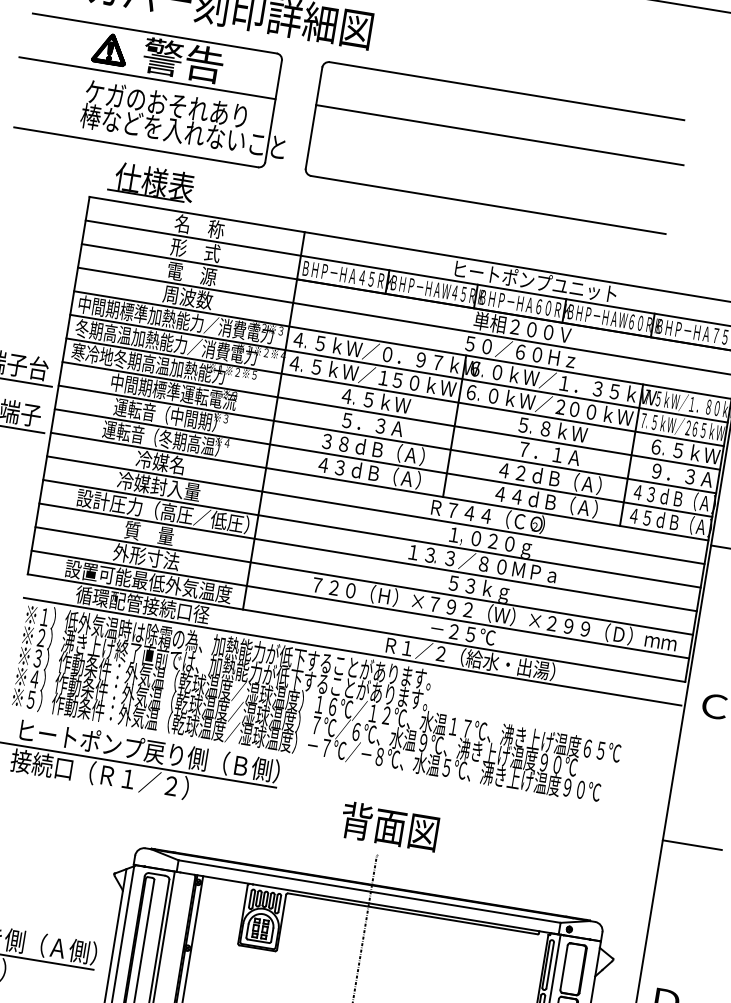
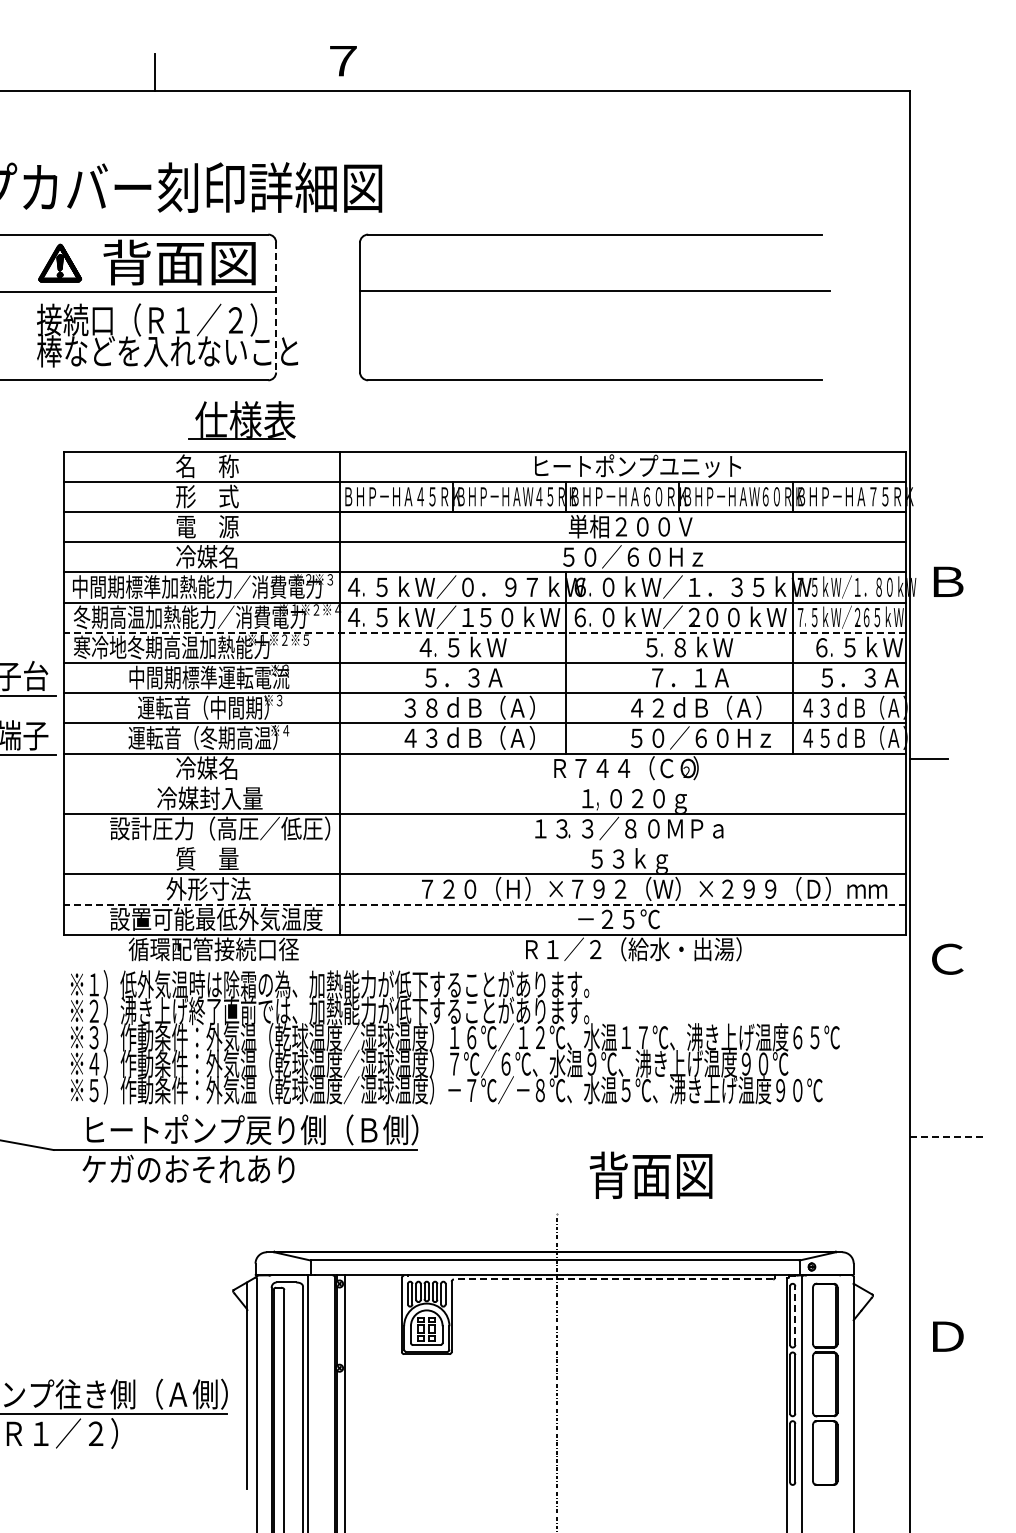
text: (203, 63) -> (178, 262), 警告 -> 背面図
text: (171, 104) -> (147, 319), ケガのおそれあり -> 接続口（Ｒ１／２）
line: (273, 111) -> (276, 307), solid -> dashed
part: (499, 135) -> (594, 291), moved
part: (151, 182) -> (241, 420), moved
text: (188, 297) -> (207, 556), 周波数 -> 冷媒名
line: (395, 392) -> (485, 632), solid -> dashed
text: (656, 470) -> (826, 677), ９．３Ａ -> ５．３Ａ
text: (550, 501) -> (700, 737), ４４ｄＢ（Ａ） -> ５０／６０Ｈｚ
line: (375, 509) -> (484, 783), removed
line: (367, 557) -> (484, 844), removed
line: (360, 604) -> (485, 904), solid -> dashed
line: (352, 651) -> (484, 964), removed
text: (99, 773) -> (194, 1168), 接続口（Ｒ１／２） -> ケガのおそれあり
text: (389, 825) -> (650, 1174), moved
line: (692, 844) -> (947, 1136), solid -> dashed
line: (412, 913) -> (613, 1279), solid -> dashed
line: (550, 965) -> (795, 1315), solid -> dashed

